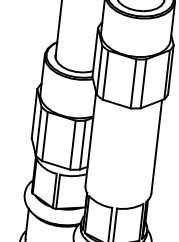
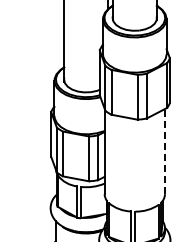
line: (157, 146) -> (165, 151), solid -> dashed

